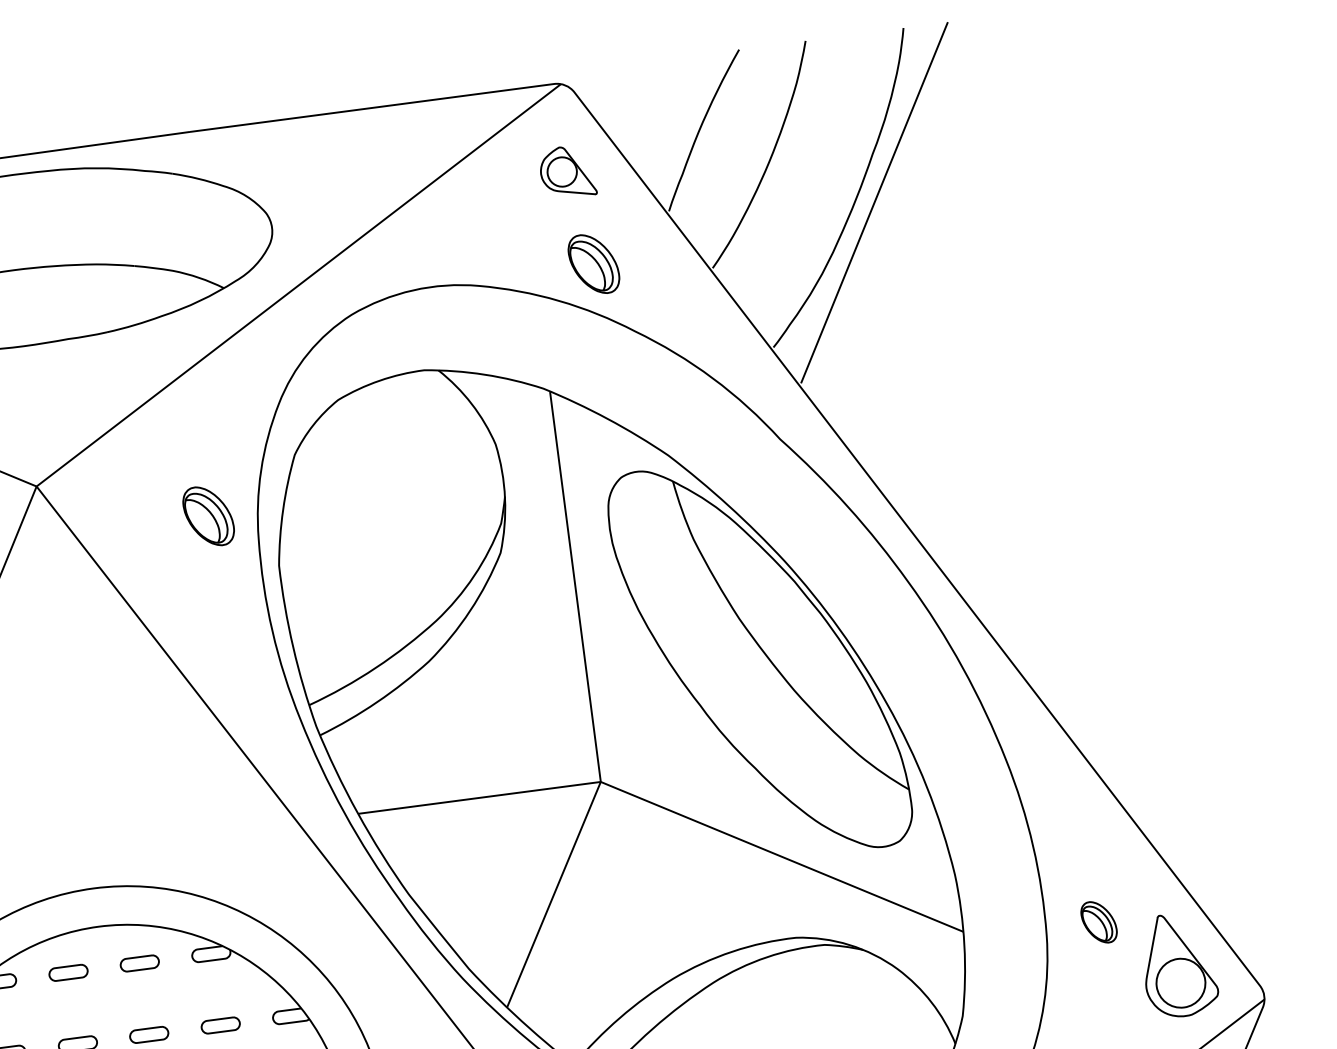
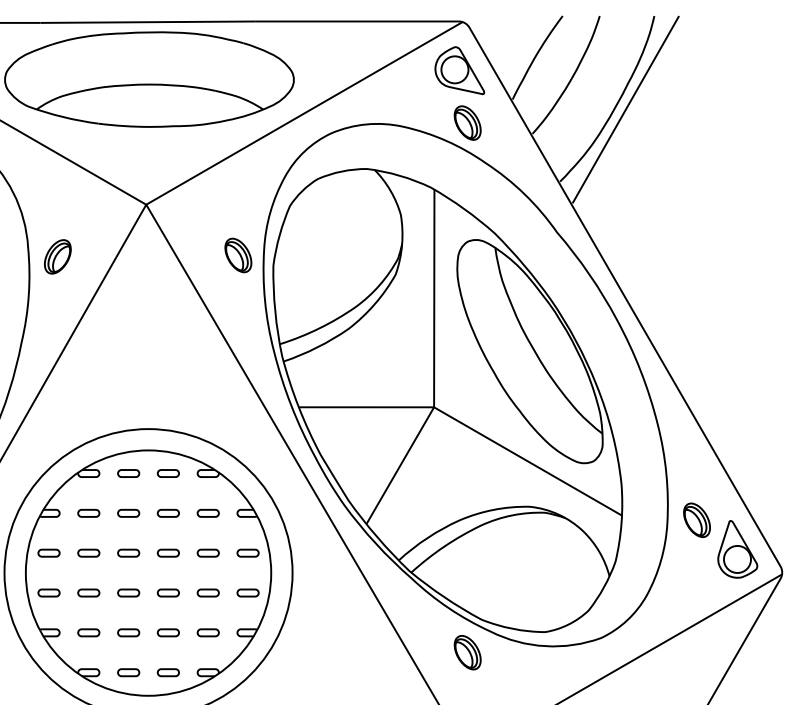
part: (566, 171) -> (459, 70), size x1.67
part: (208, 516) -> (238, 255), moved
part: (1097, 921) -> (696, 519), size x1.43

